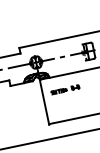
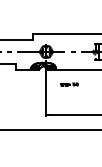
part: (65, 89) -> (69, 84), size x0.6

